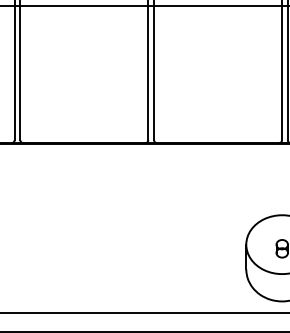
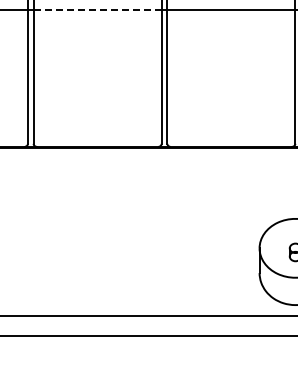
line: (84, 6) -> (97, 10), solid -> dashed

